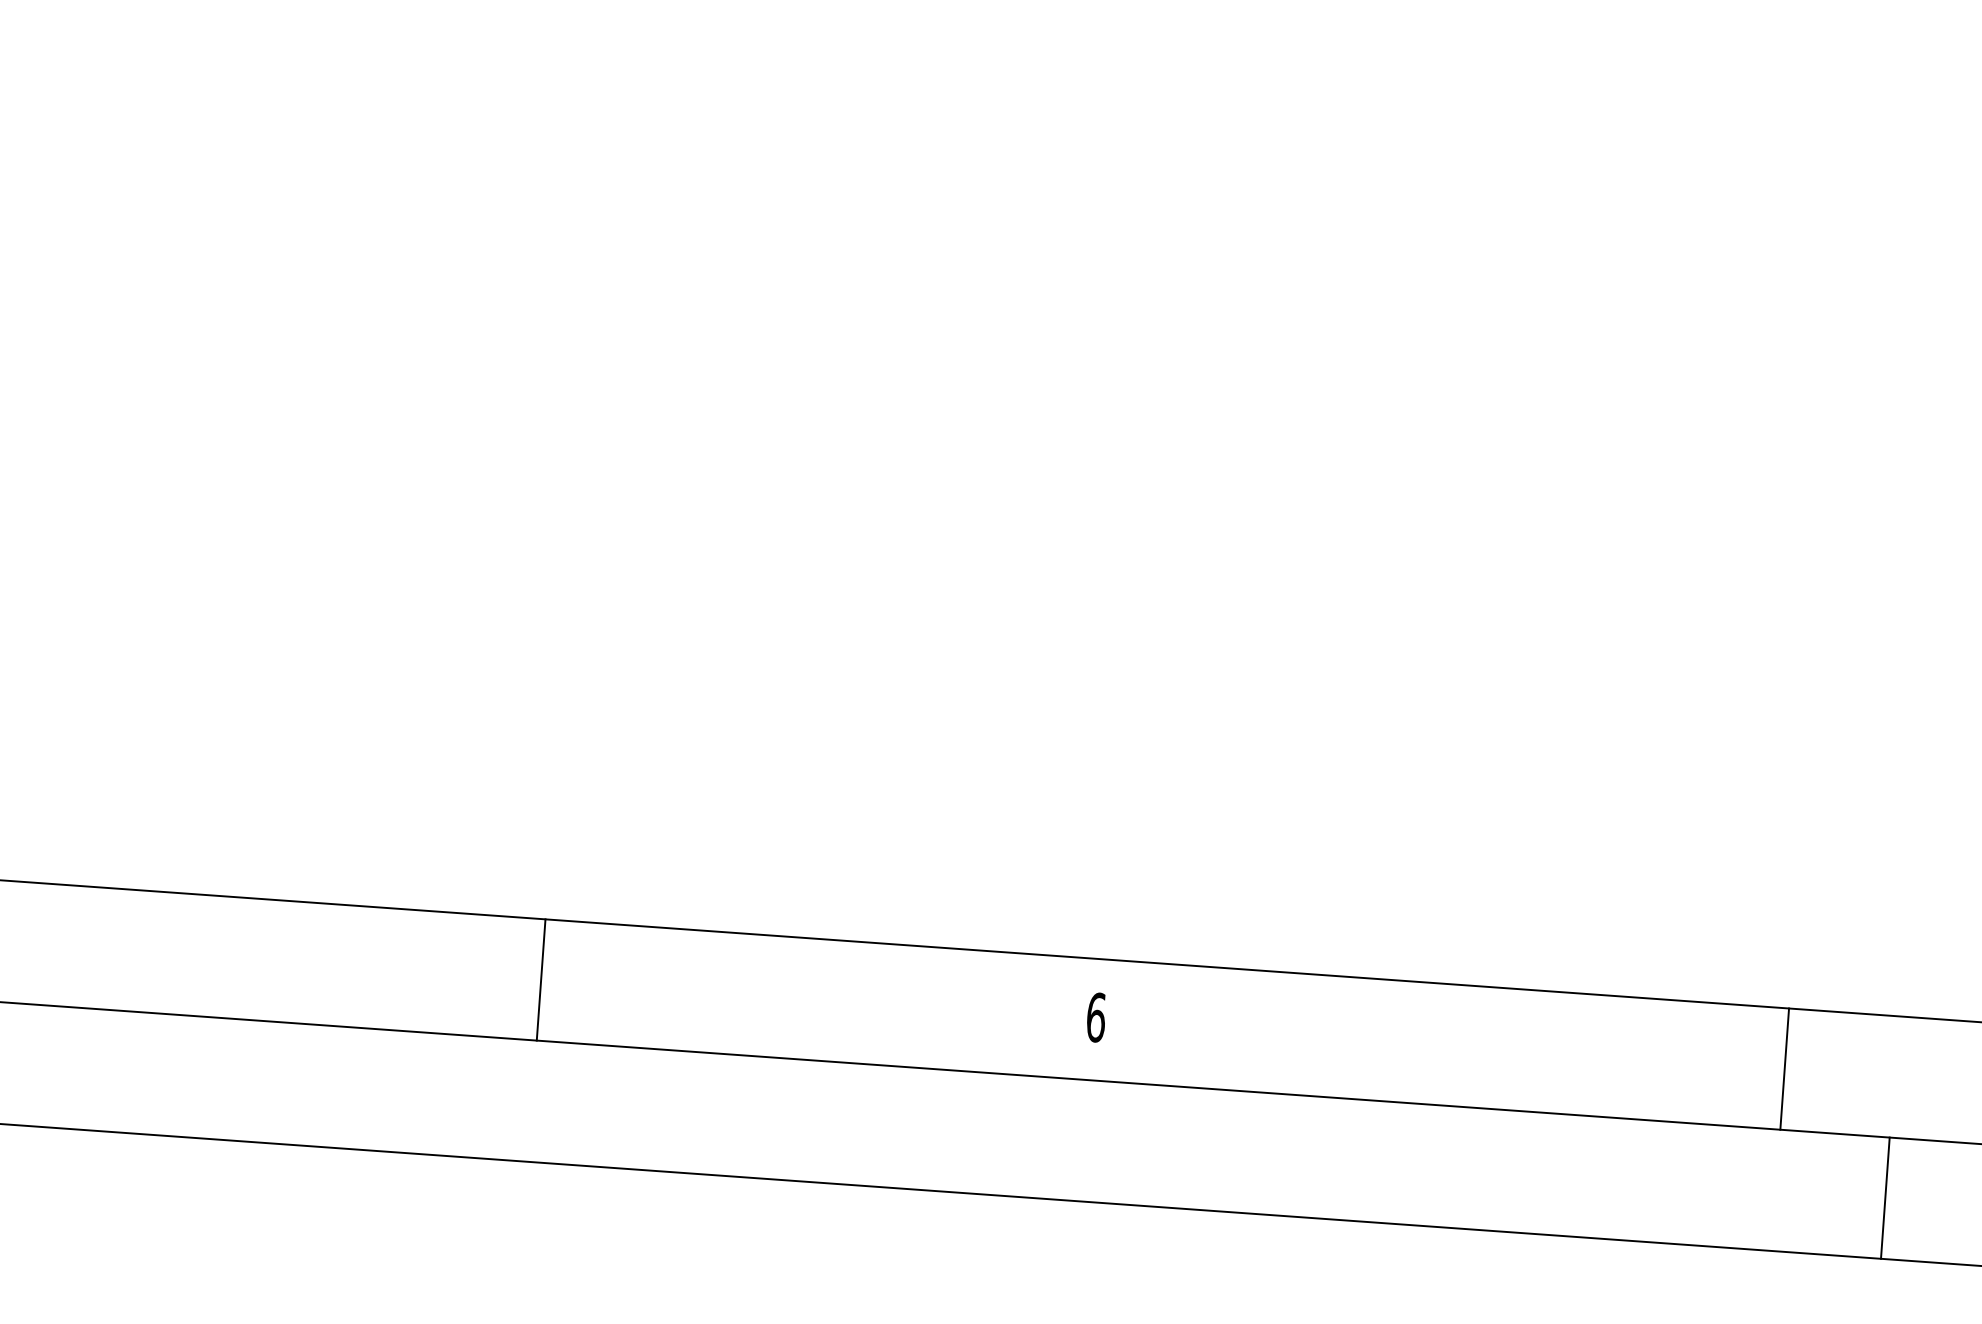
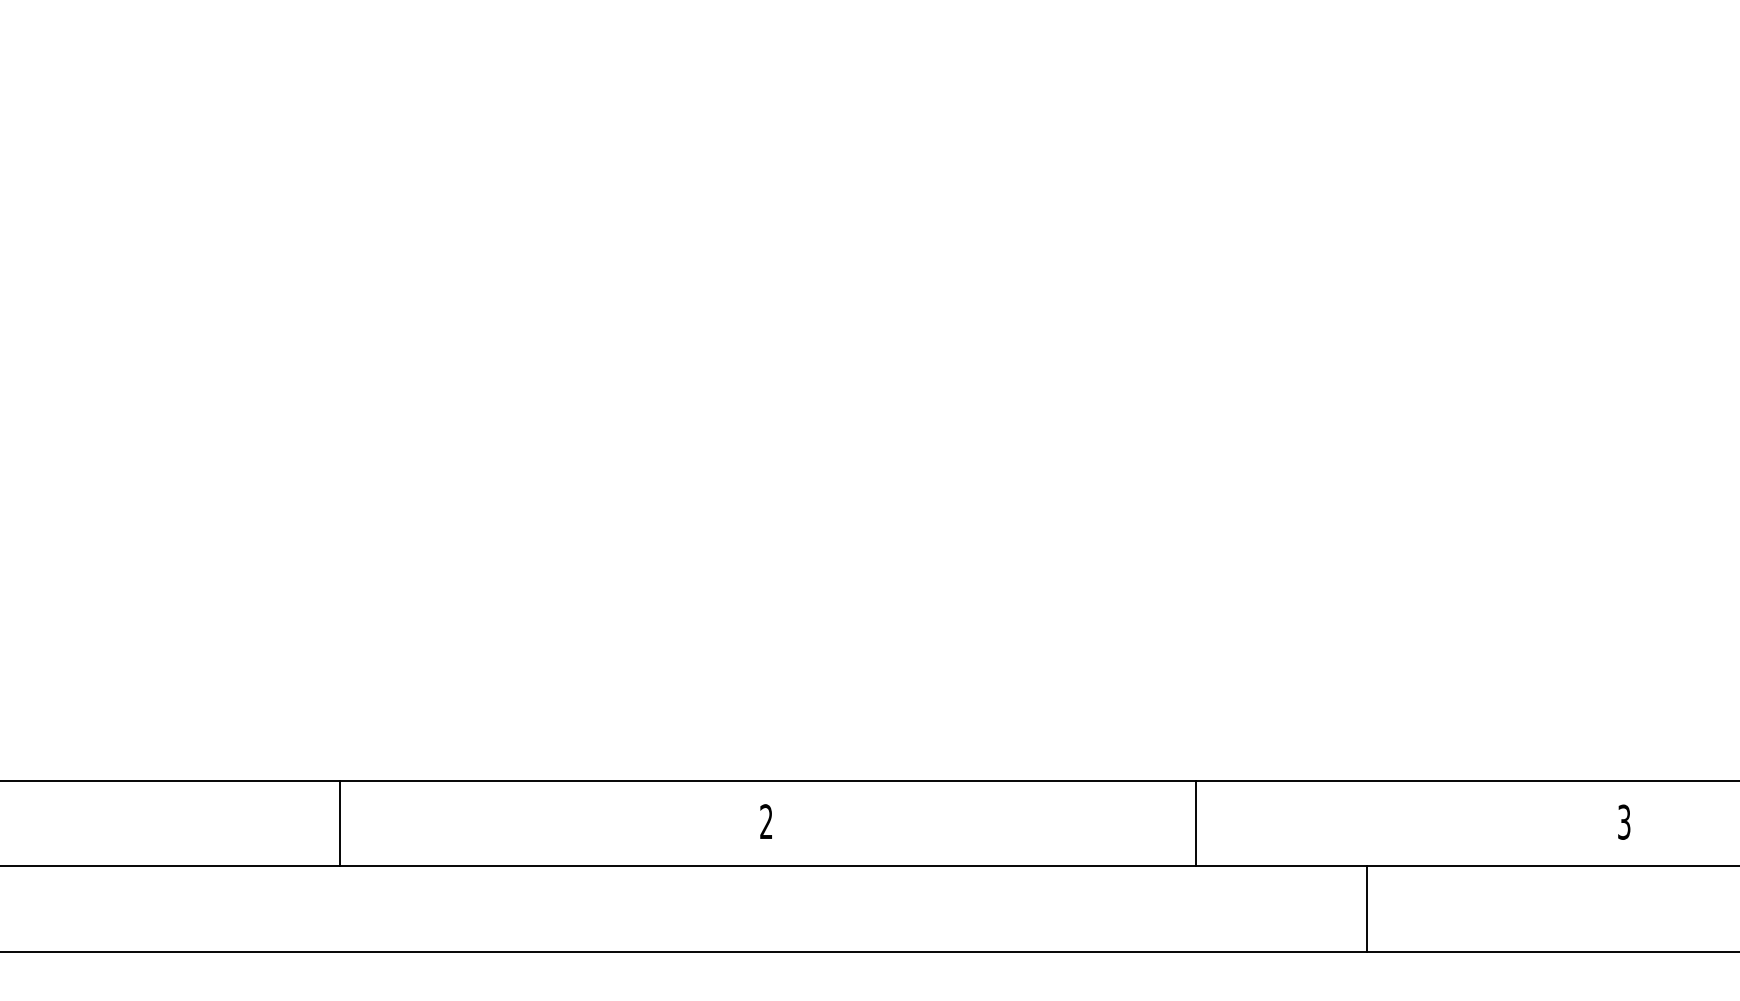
line: (540, 980) -> (339, 823), moved
text: (1096, 1017) -> (766, 821), 6 -> 2
line: (1784, 1069) -> (1195, 823), moved
line: (1884, 1197) -> (1366, 908), moved

